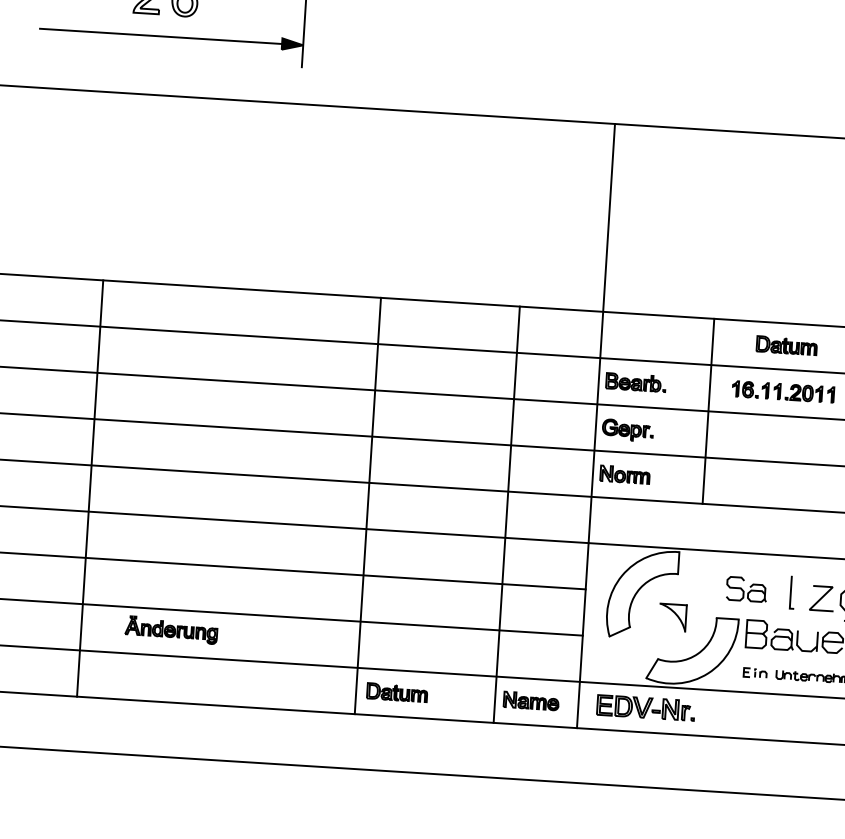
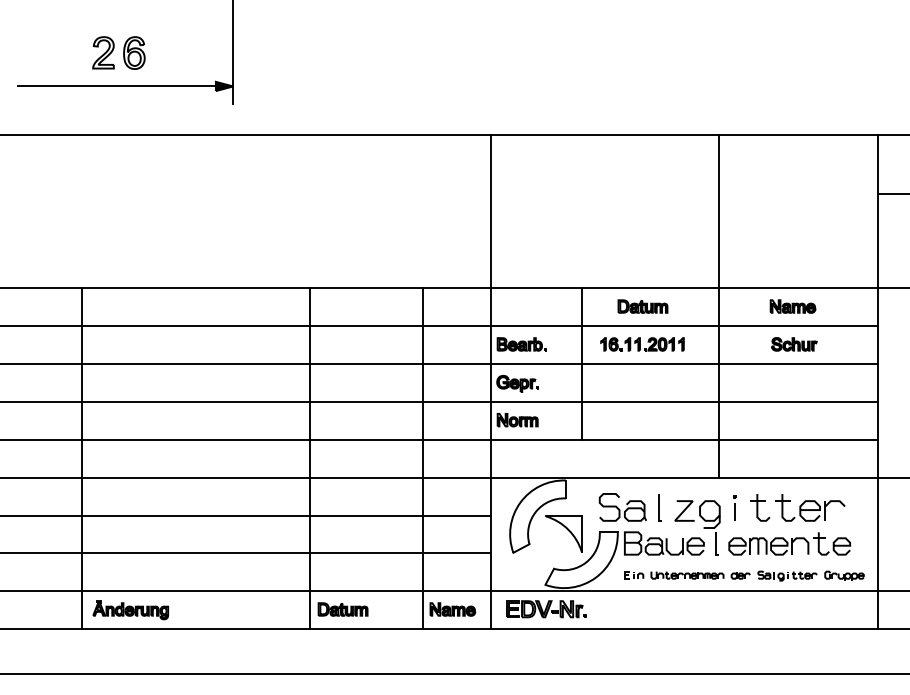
part: (746, 589) -> (622, 507), size x1.43
part: (672, 616) -> (563, 533), size x1.67
part: (171, 630) -> (130, 610), moved

